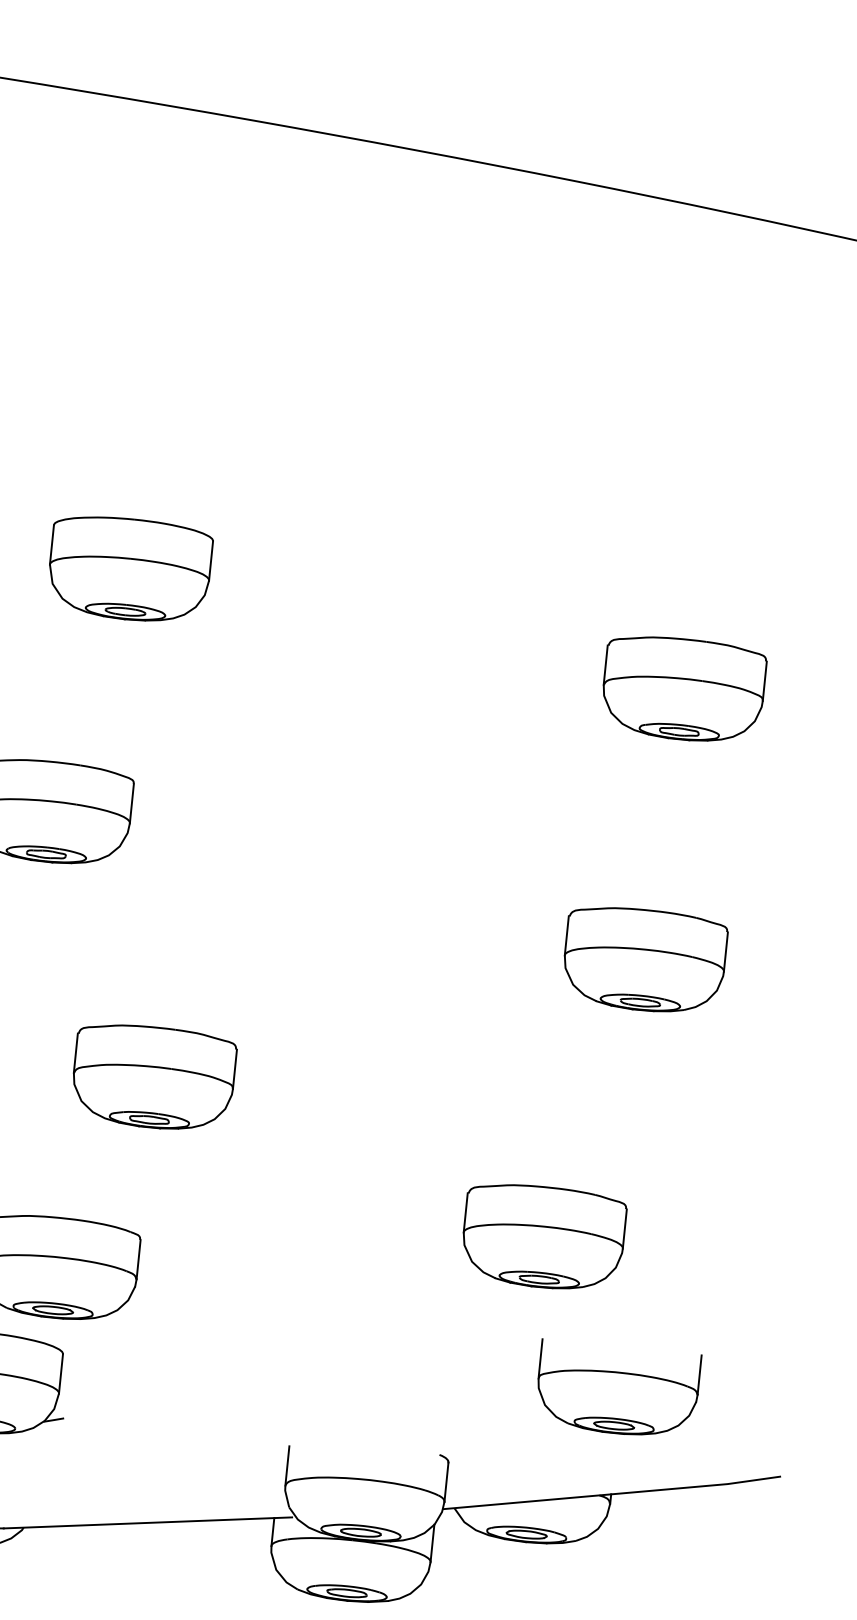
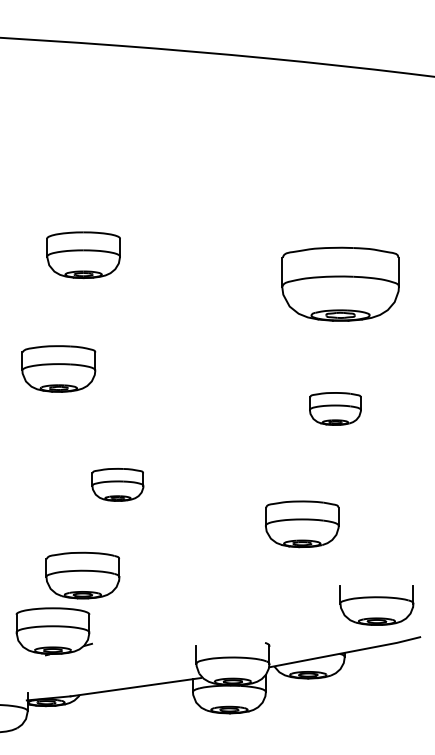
part: (683, 687) -> (340, 283), size x1.6
part: (645, 959) -> (335, 408), size x0.7
part: (152, 1076) -> (117, 484), size x0.7
part: (544, 1237) -> (302, 524), moved
part: (616, 1390) -> (376, 605), moved

